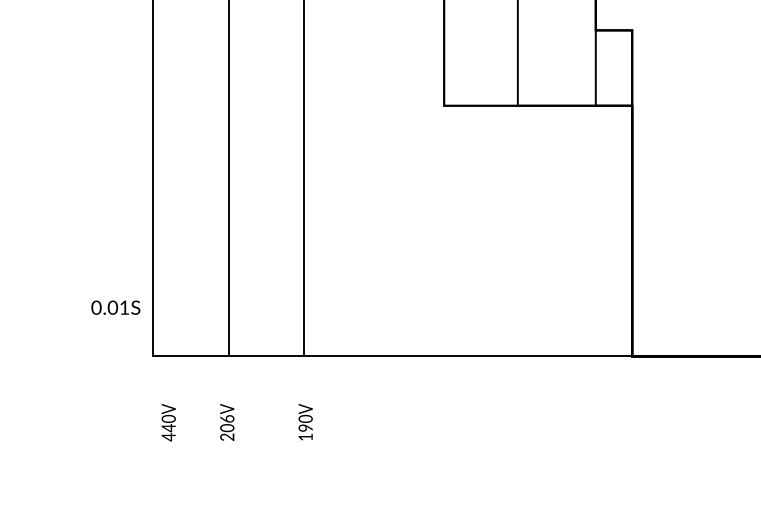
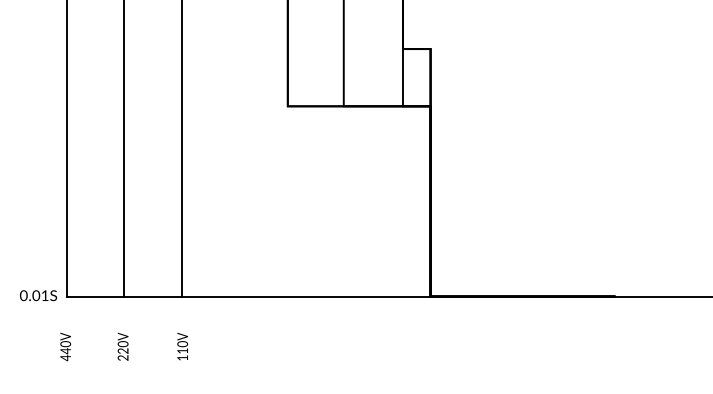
text: (115, 307) -> (38, 295), moved
text: (168, 422) -> (65, 346), moved
text: (226, 423) -> (122, 347), 206V -> 220V
text: (305, 427) -> (182, 350), 190V -> 110V

